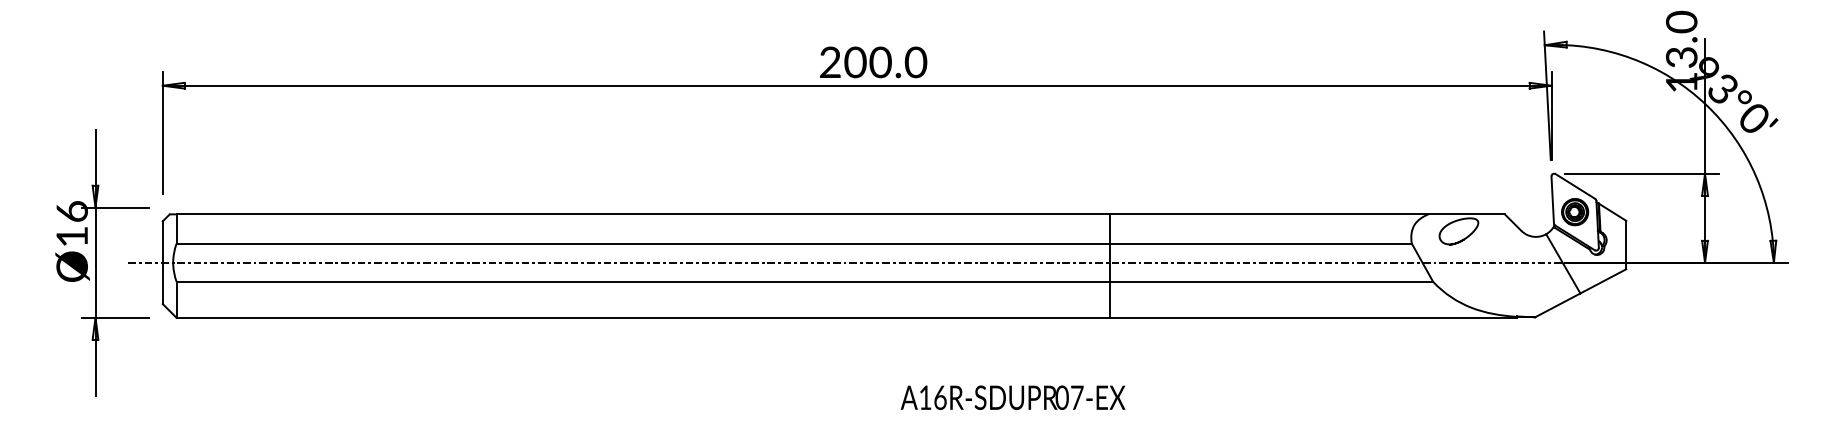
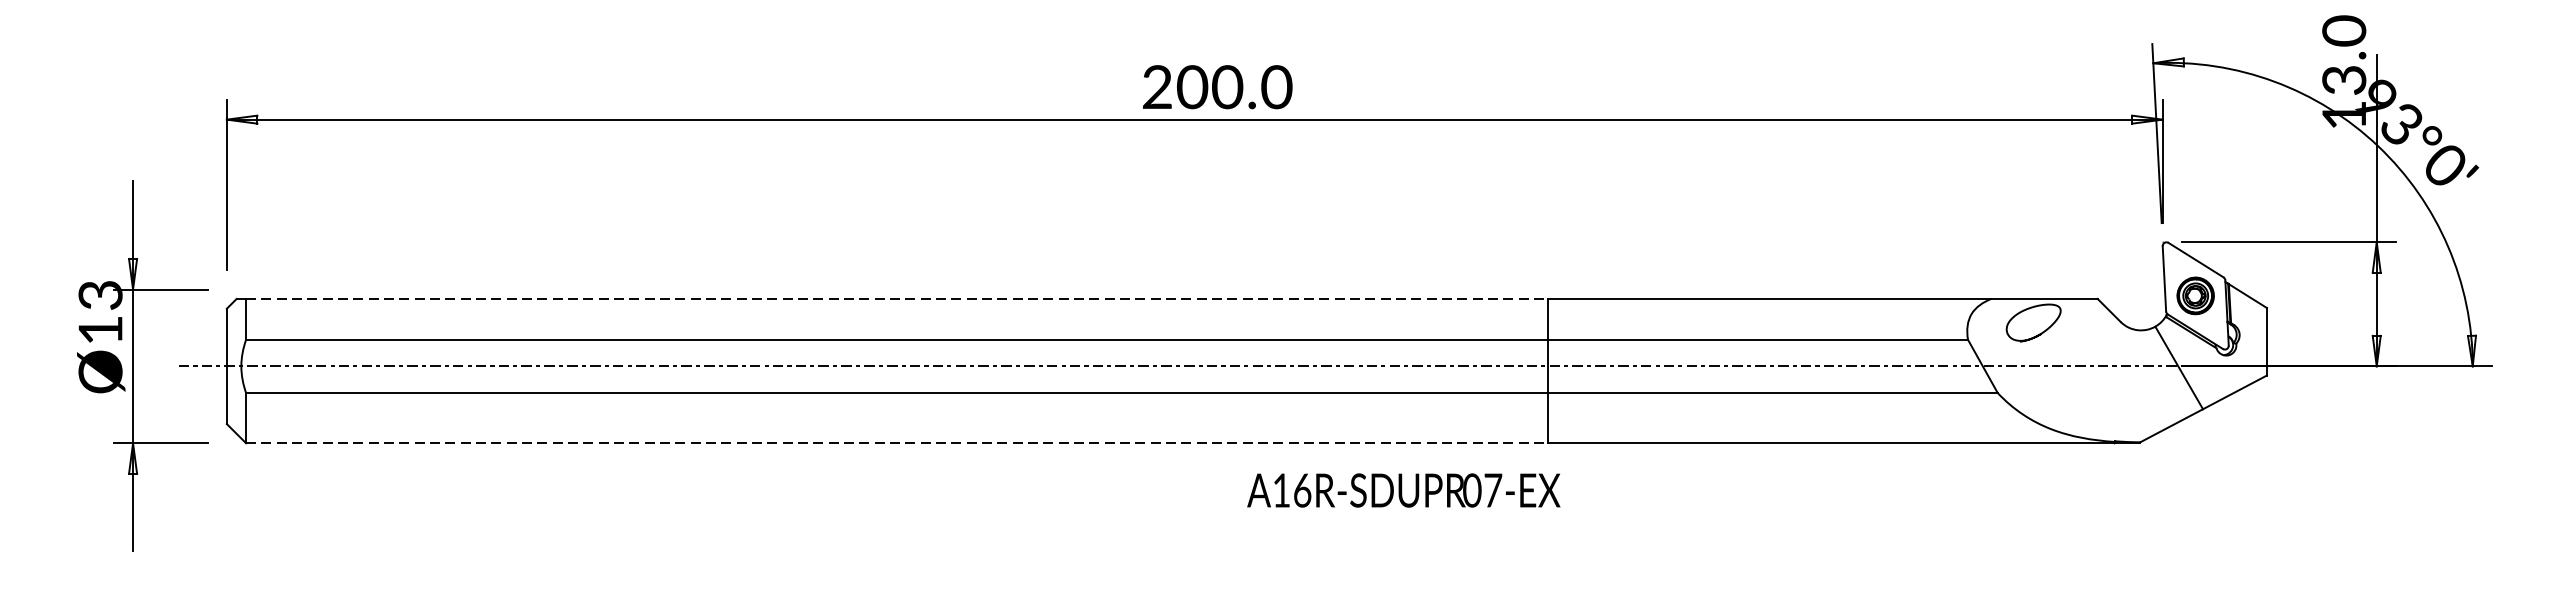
text: (71, 211) -> (99, 295), Ø16 -> Ø13
line: (643, 214) -> (896, 299), solid -> dashed
line: (643, 317) -> (896, 442), solid -> dashed
text: (1012, 397) -> (1402, 490), moved

